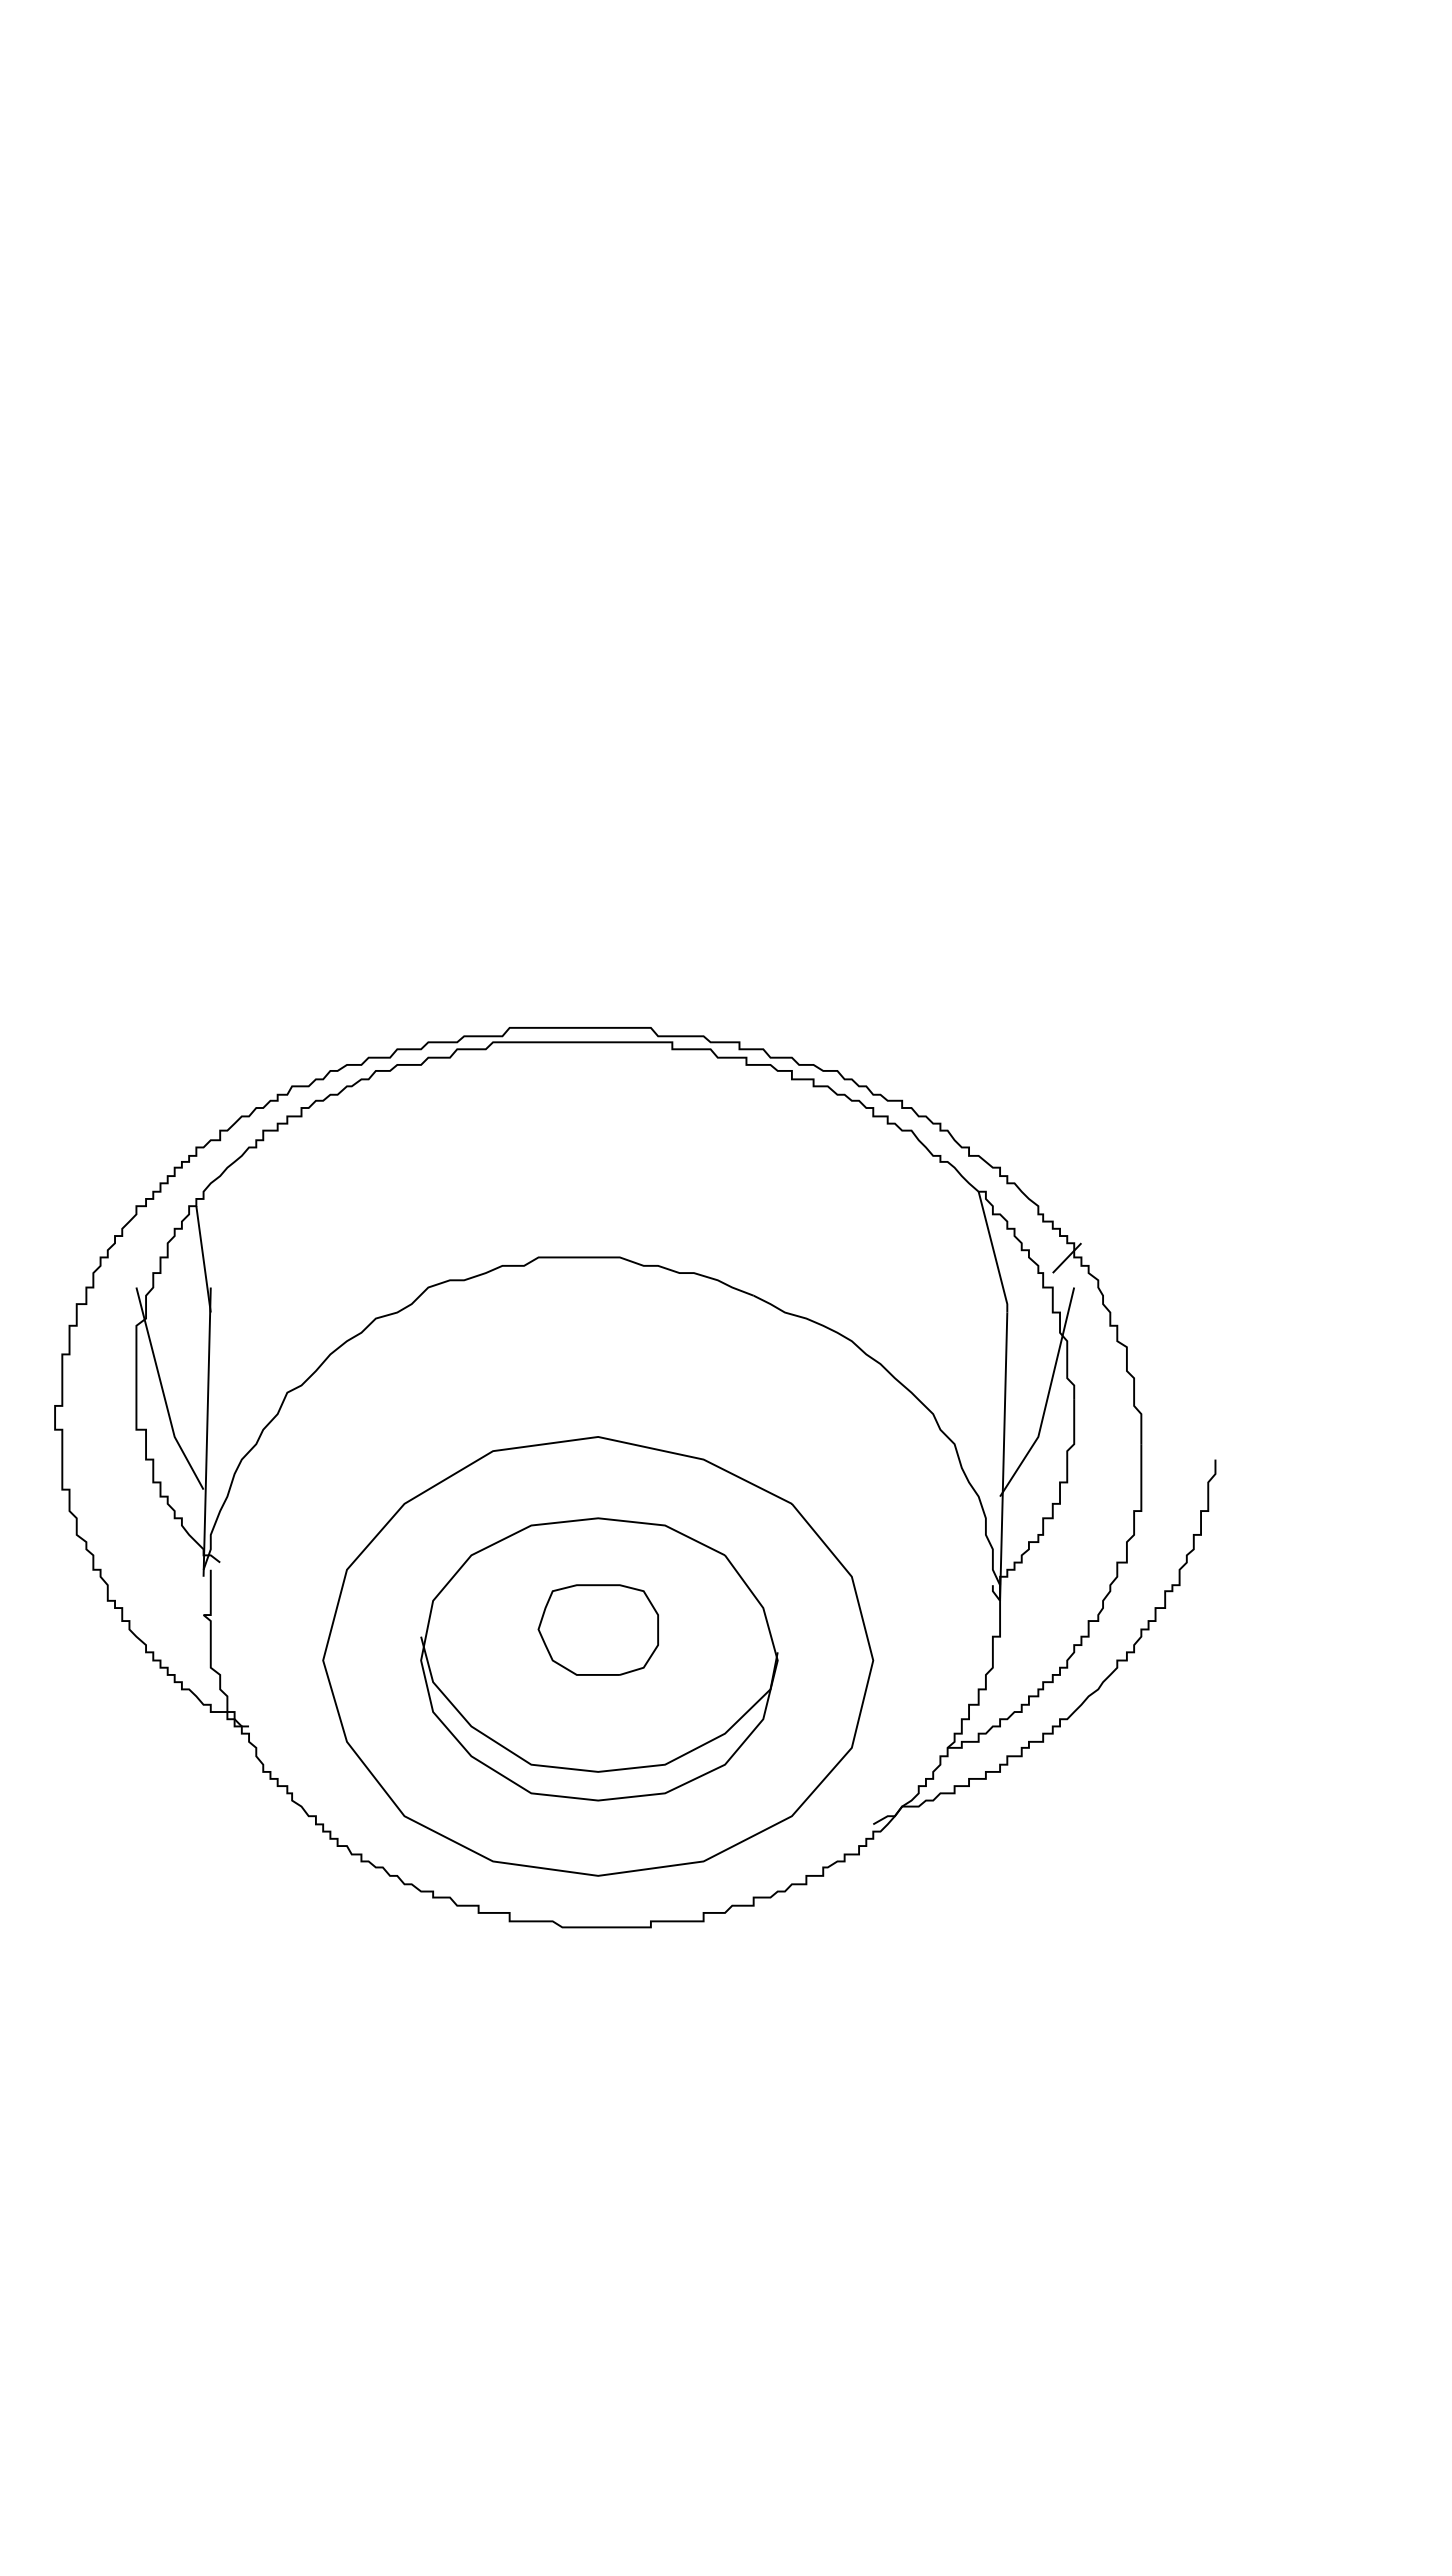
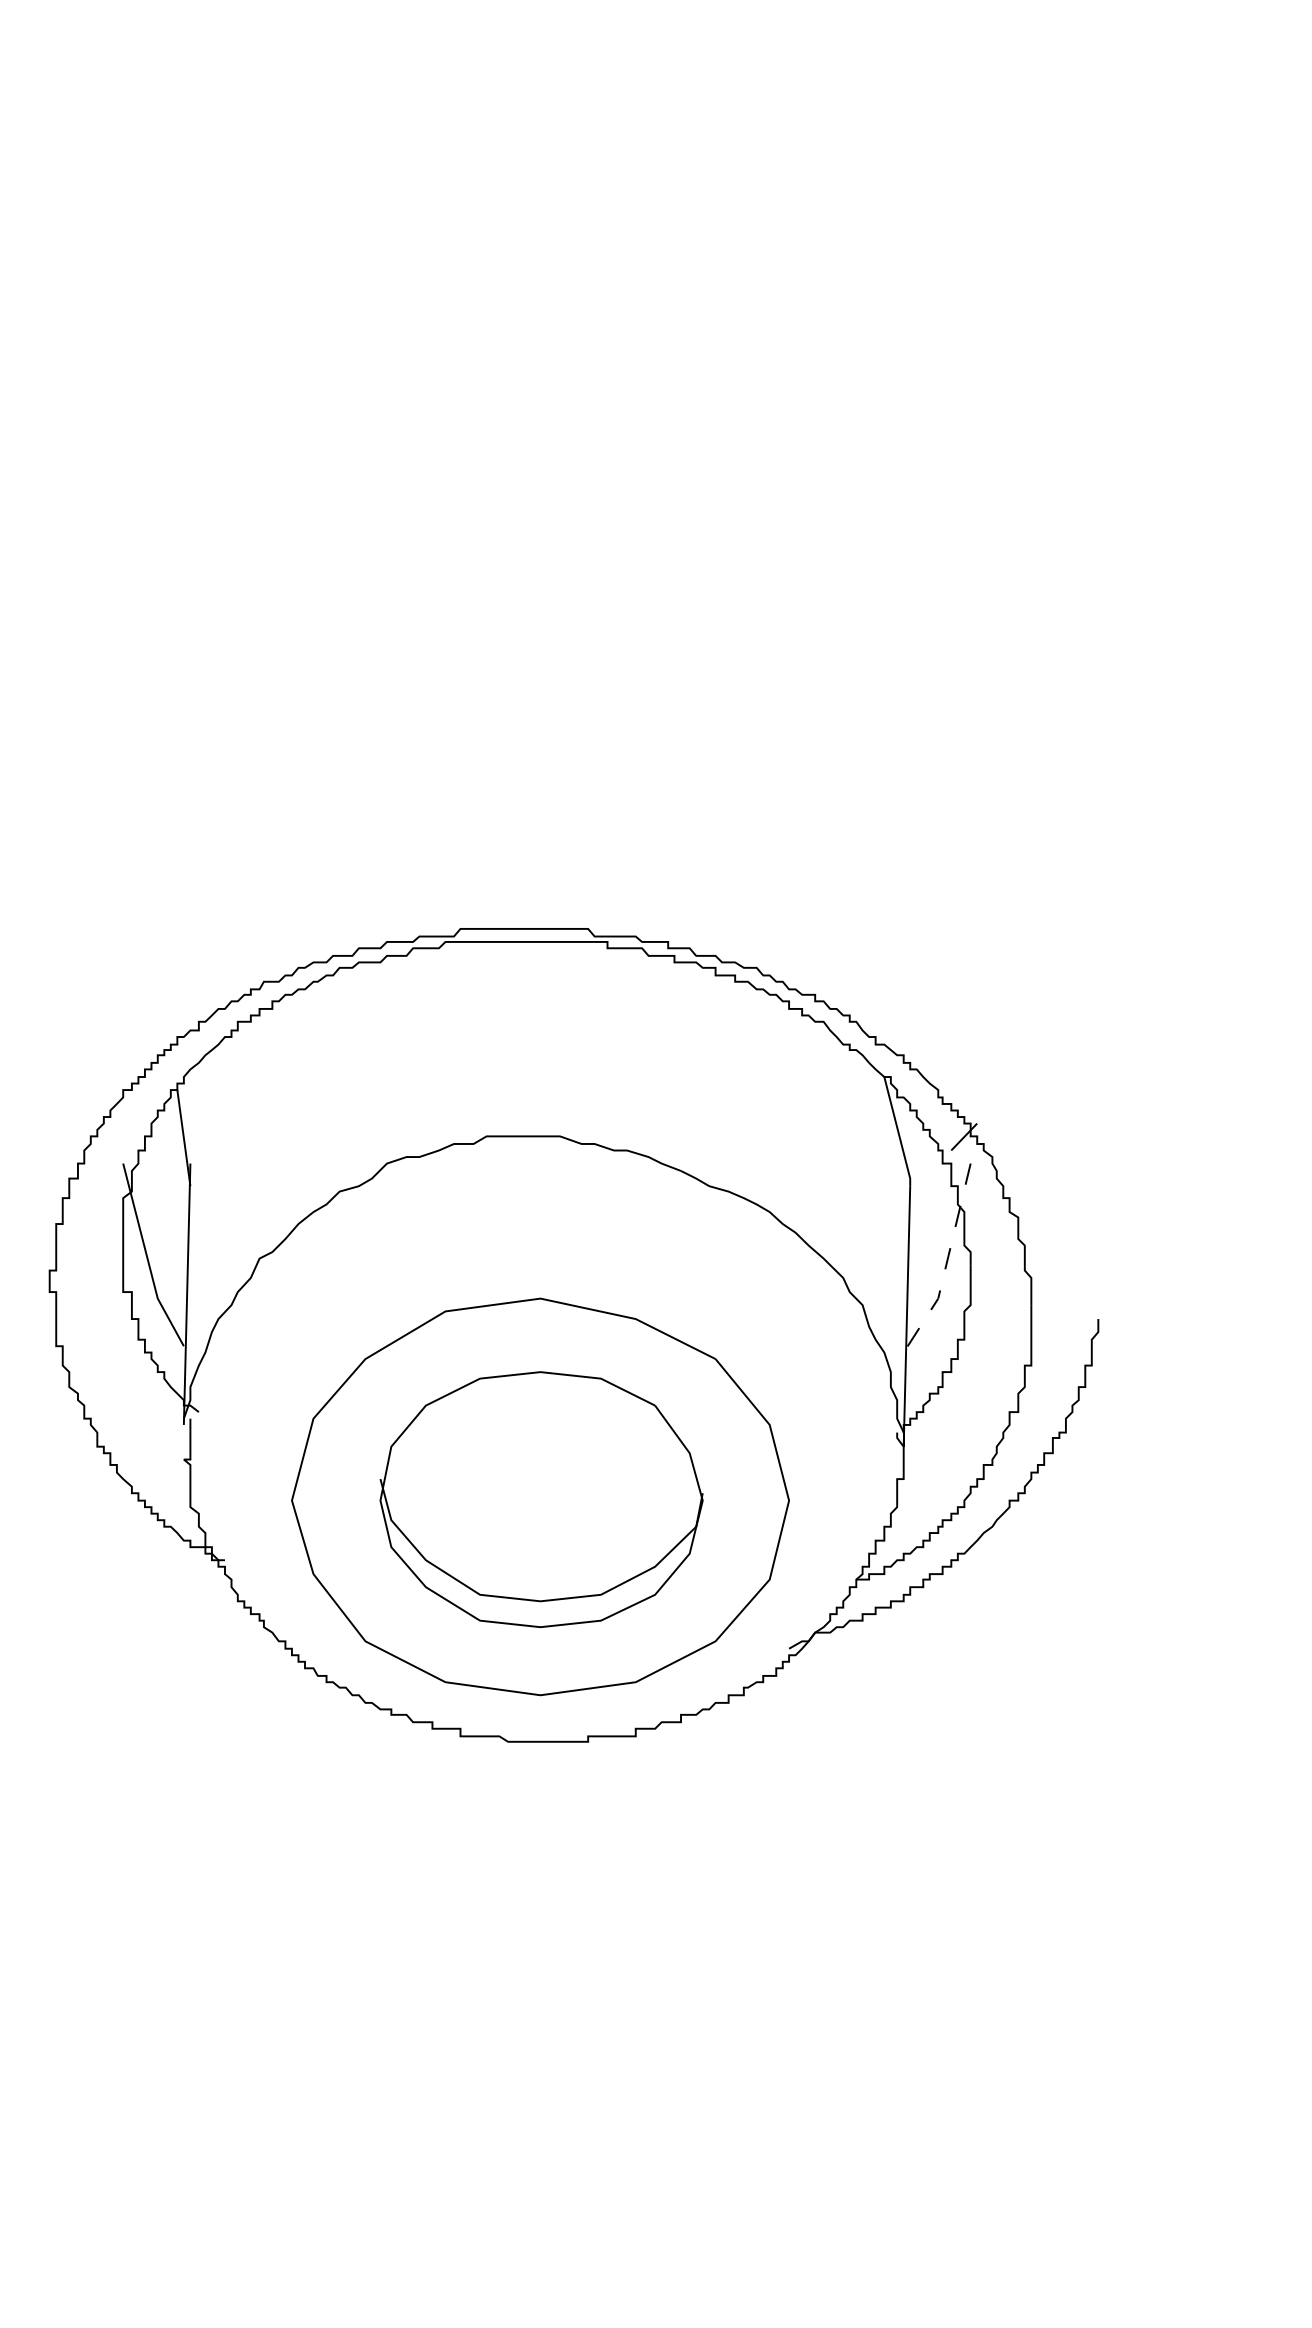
line: (1047, 1397) -> (946, 1262), solid -> dashed
part: (597, 1629) -> (539, 1472), removed

